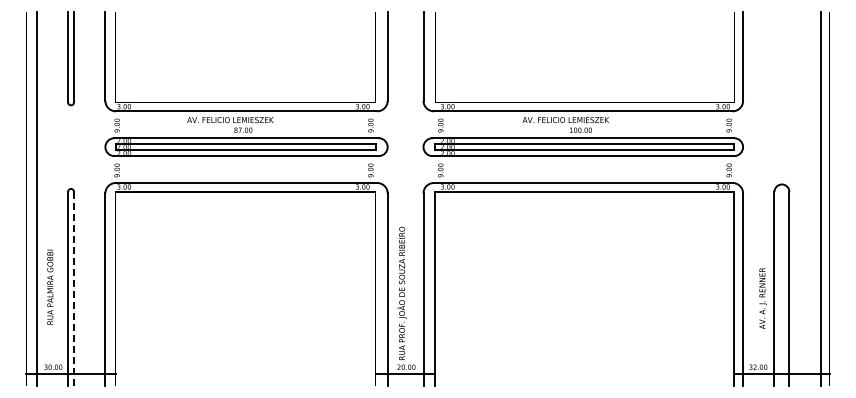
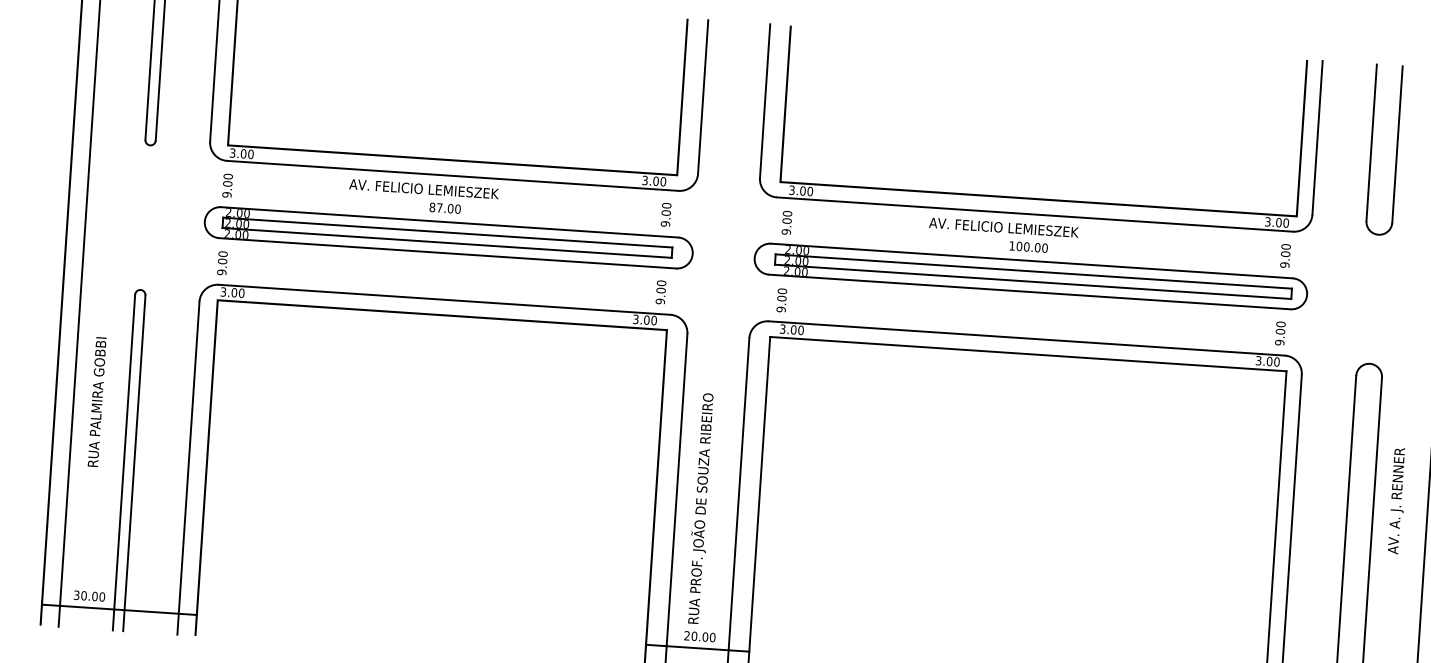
part: (774, 60) -> (1371, 148), added
text: (50, 286) -> (97, 400), moved
line: (74, 289) -> (135, 464), dashed -> solid
text: (762, 298) -> (1396, 501), moved

